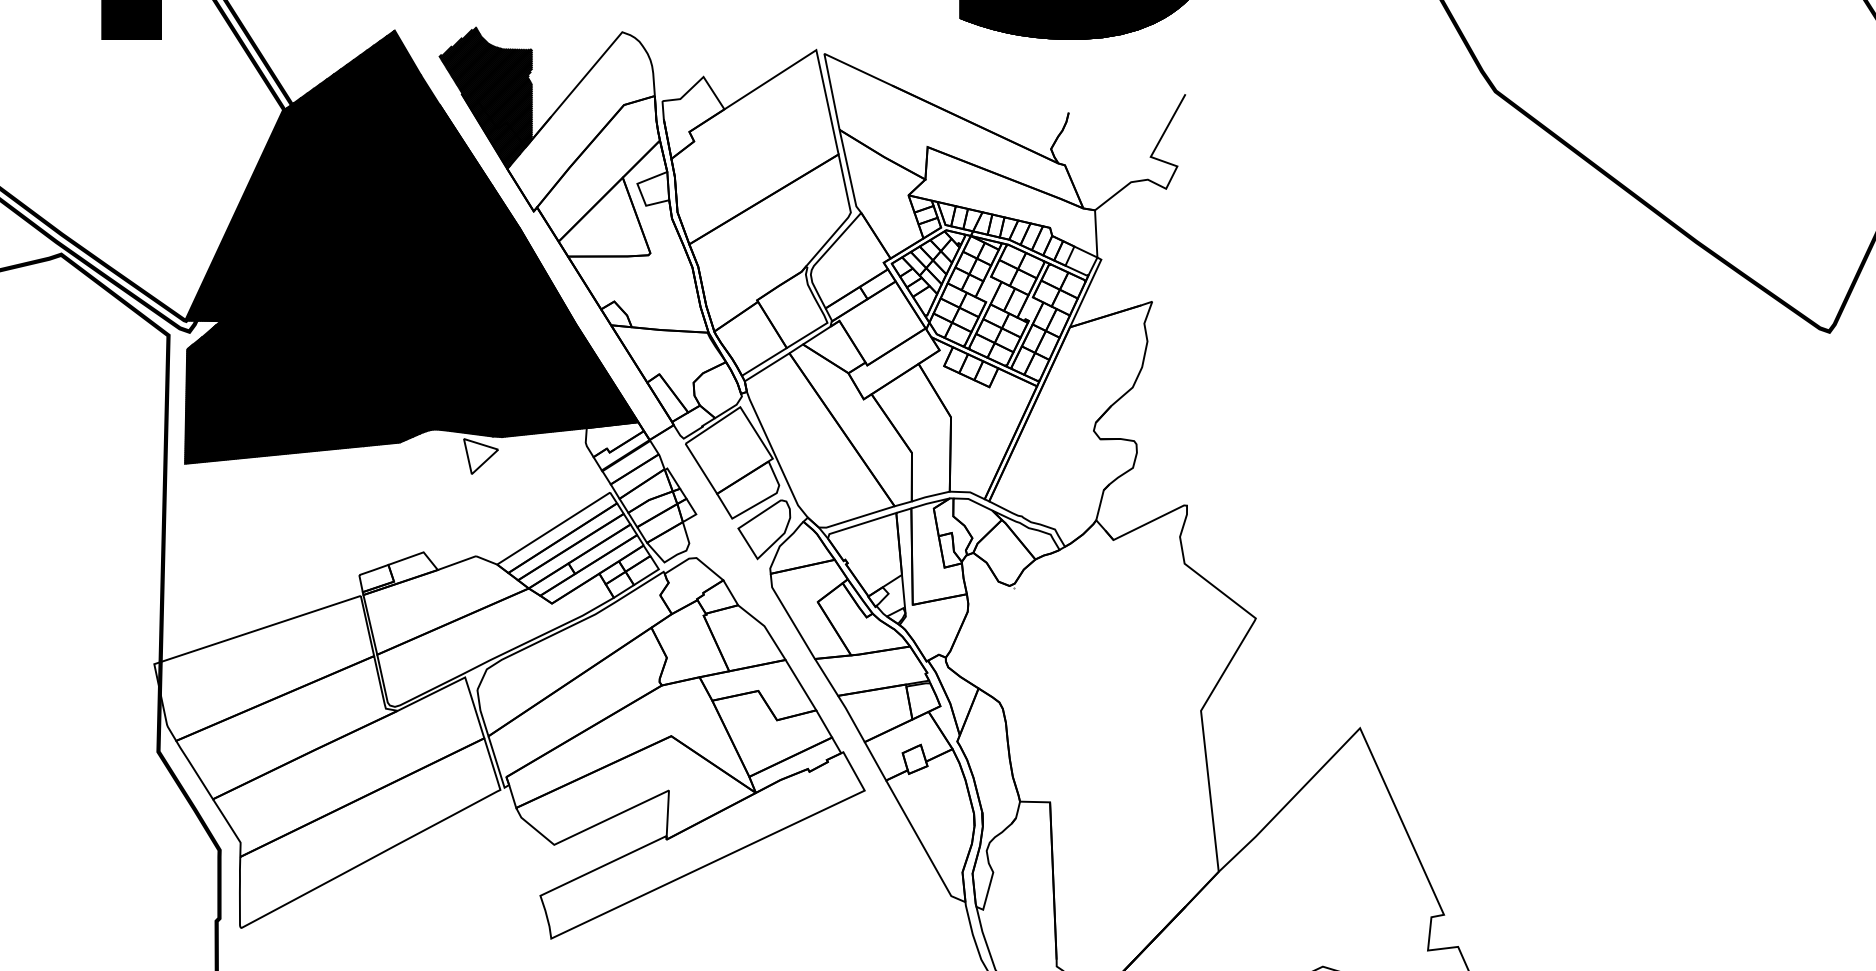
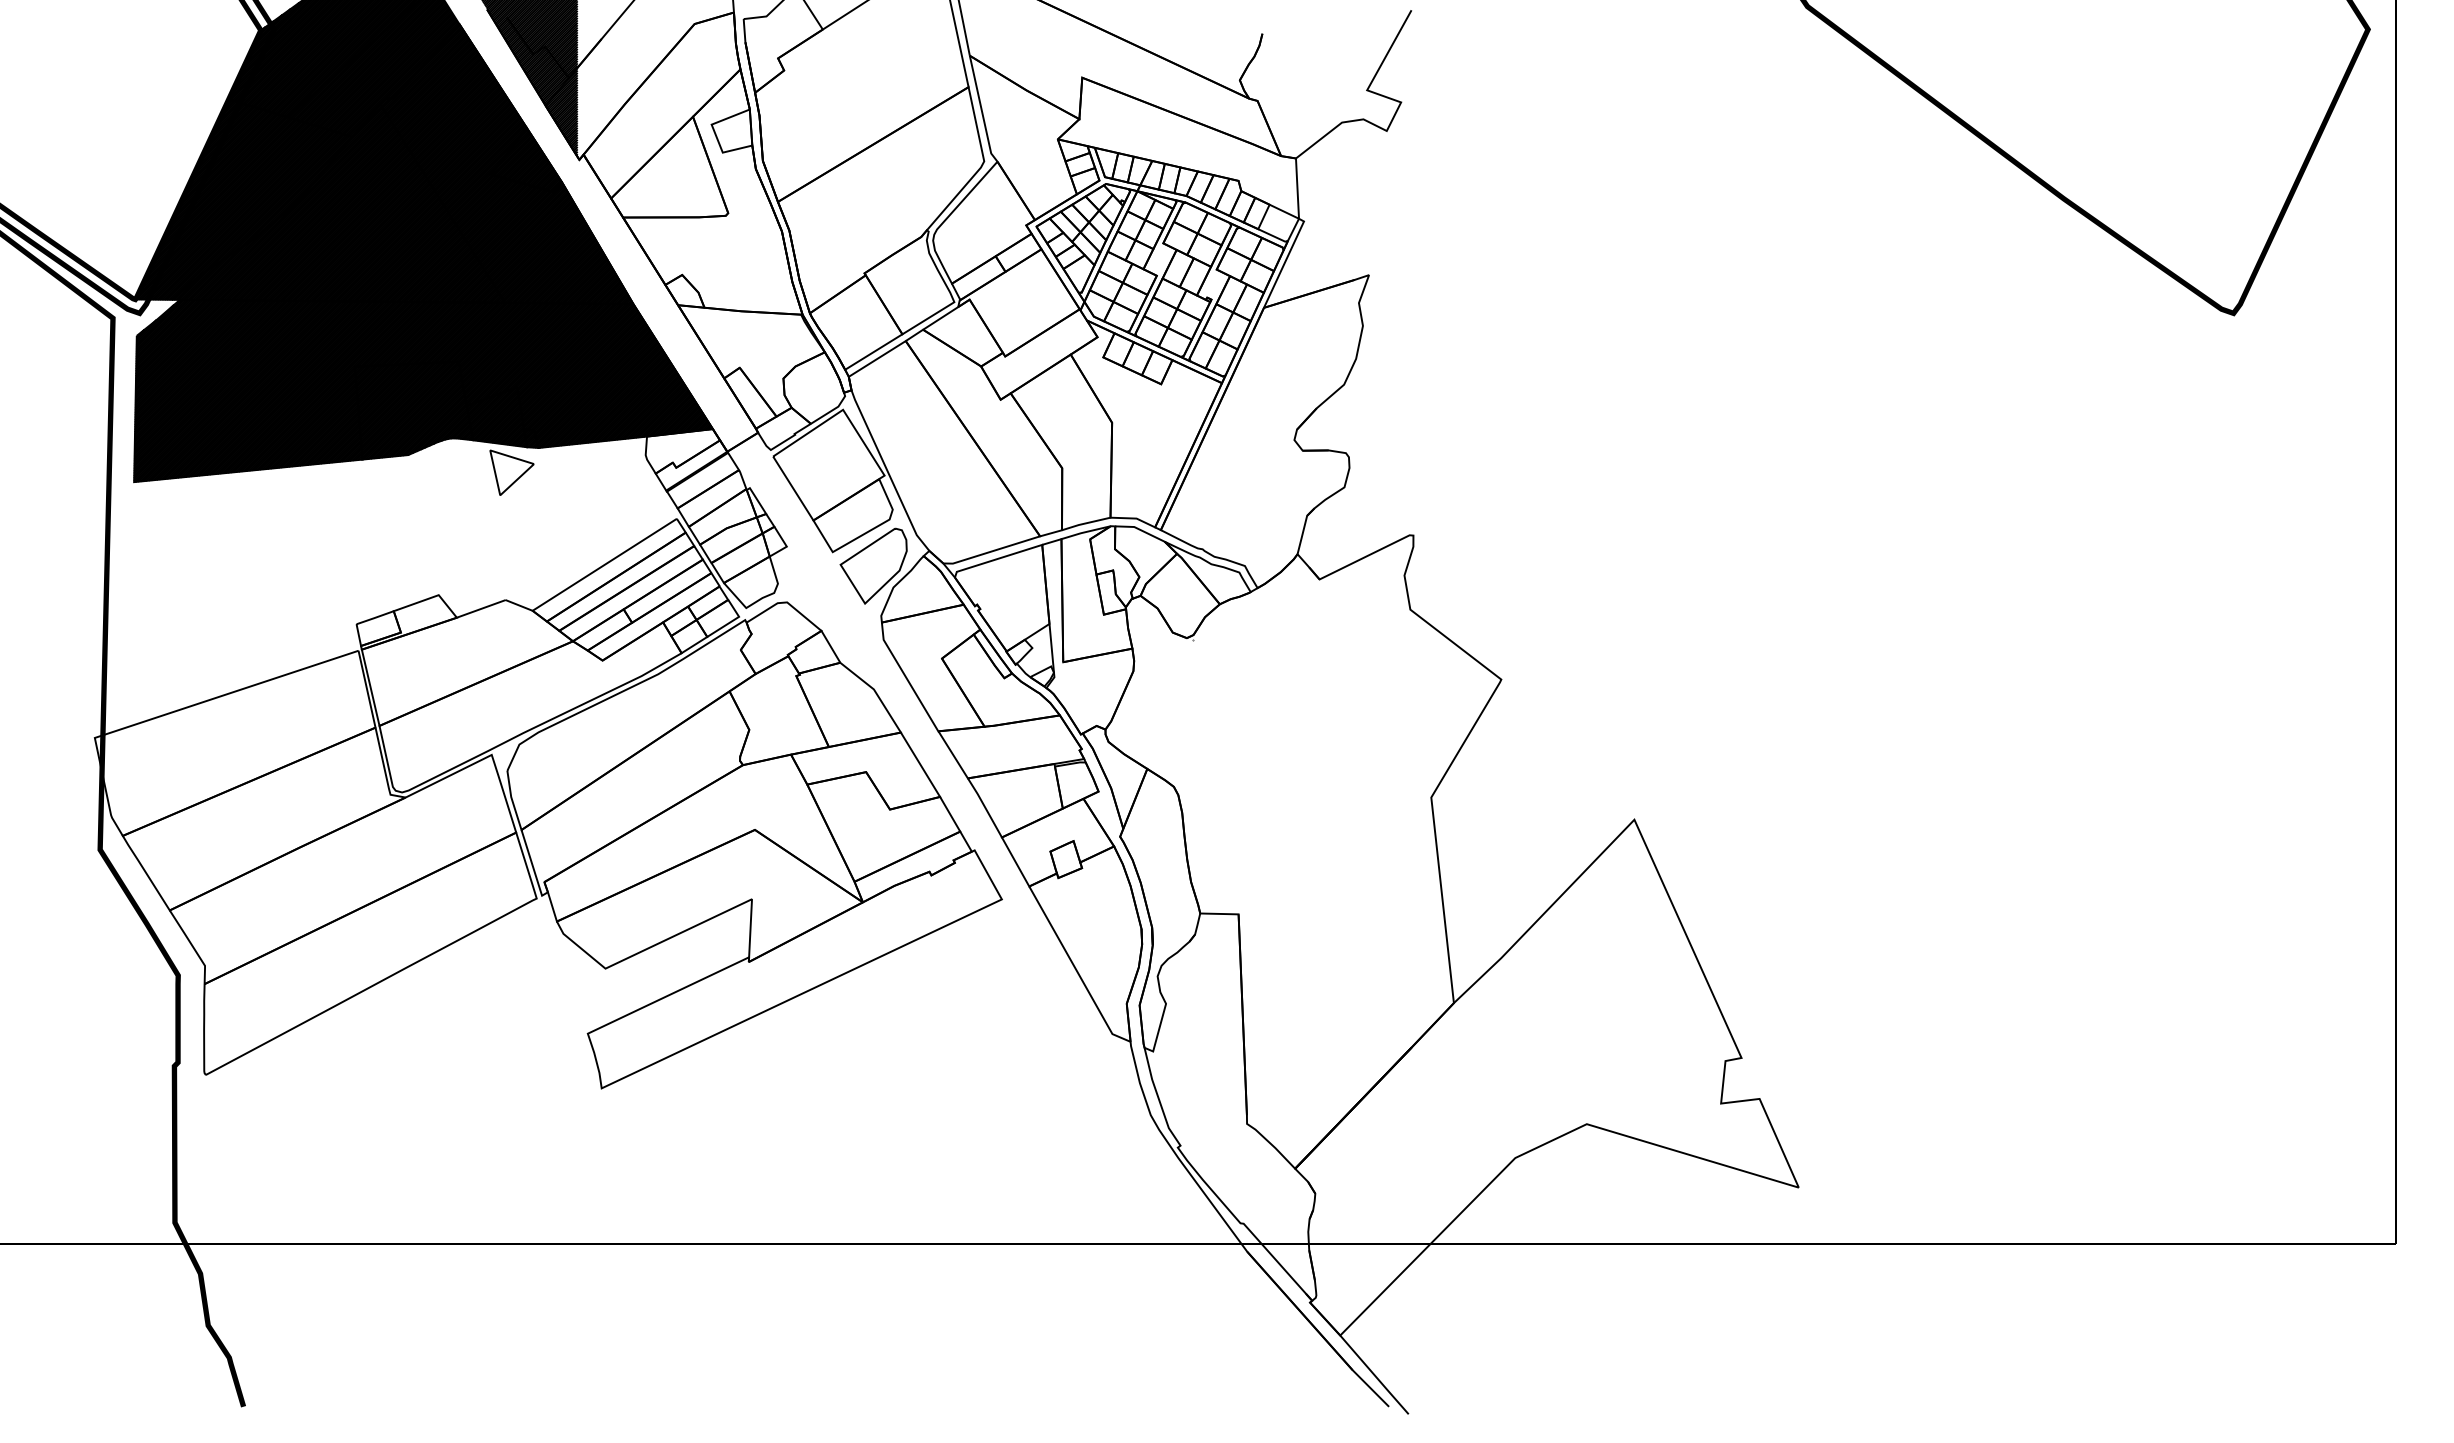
hatch: (519, 174) -> (561, 112), added

